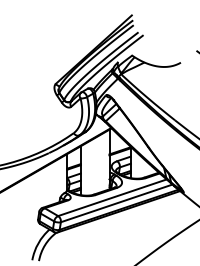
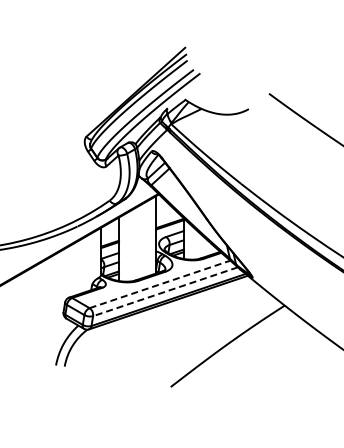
line: (112, 197) -> (160, 284), solid -> dashed
line: (116, 203) -> (165, 291), solid -> dashed

